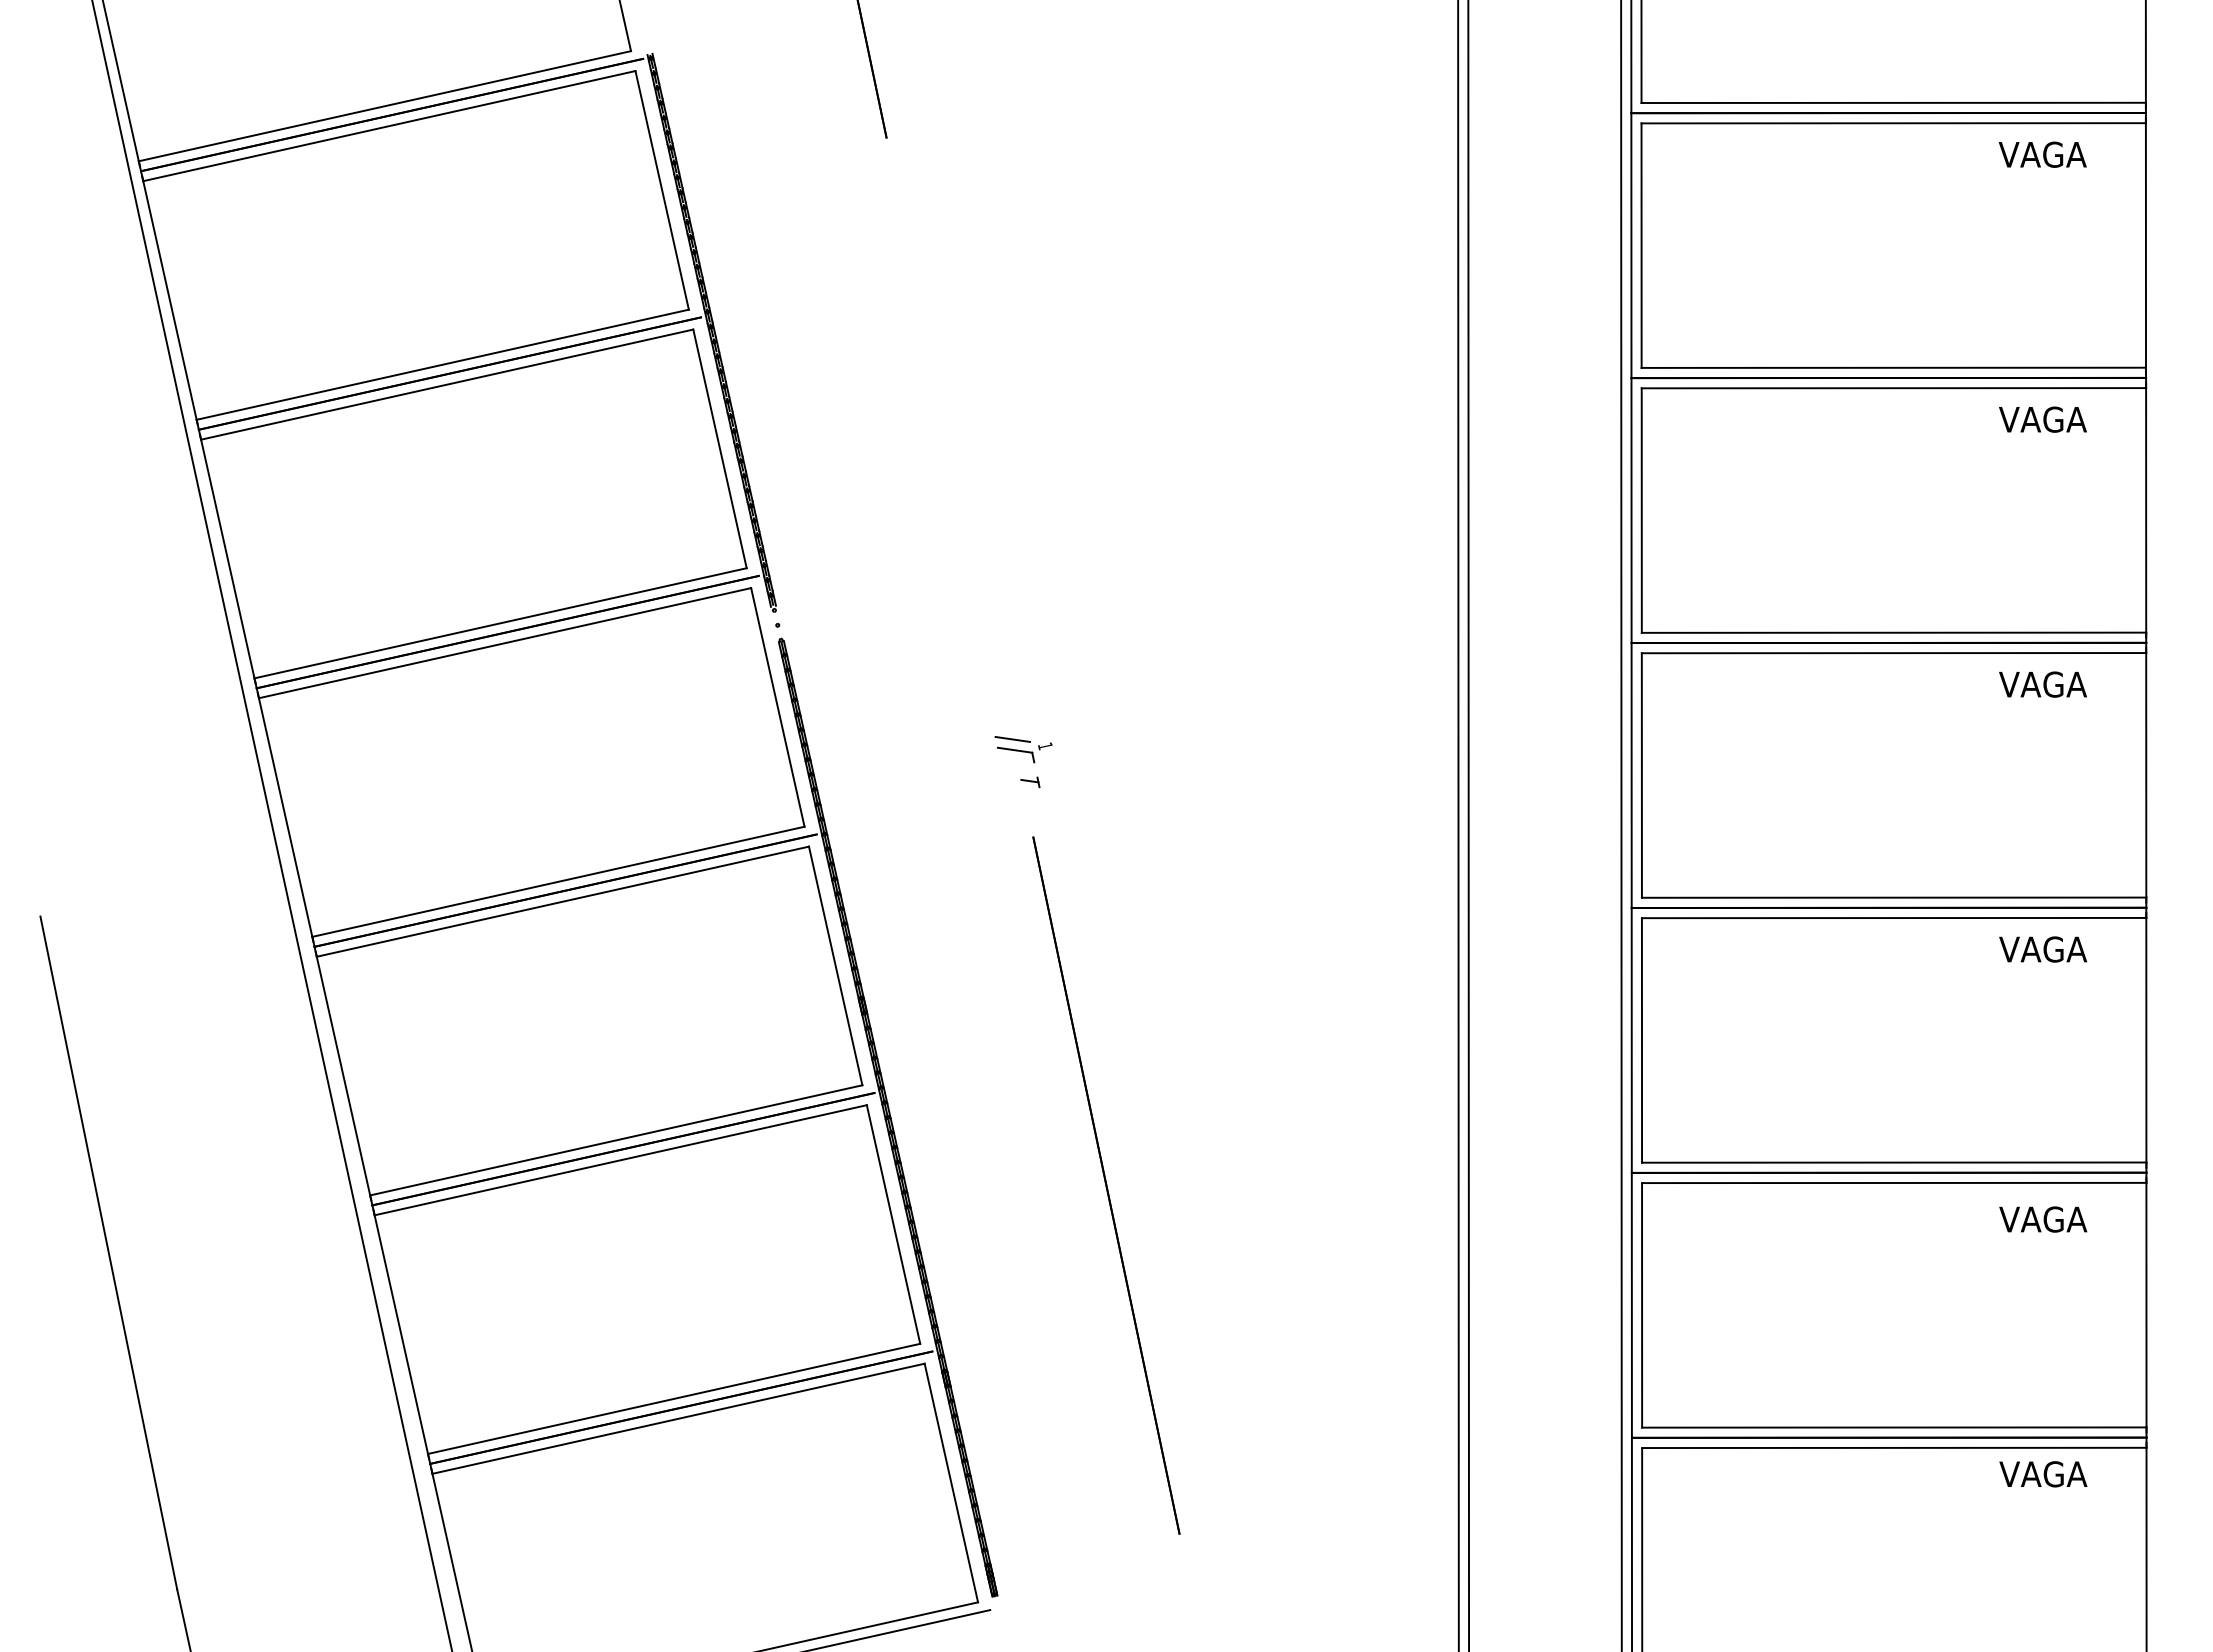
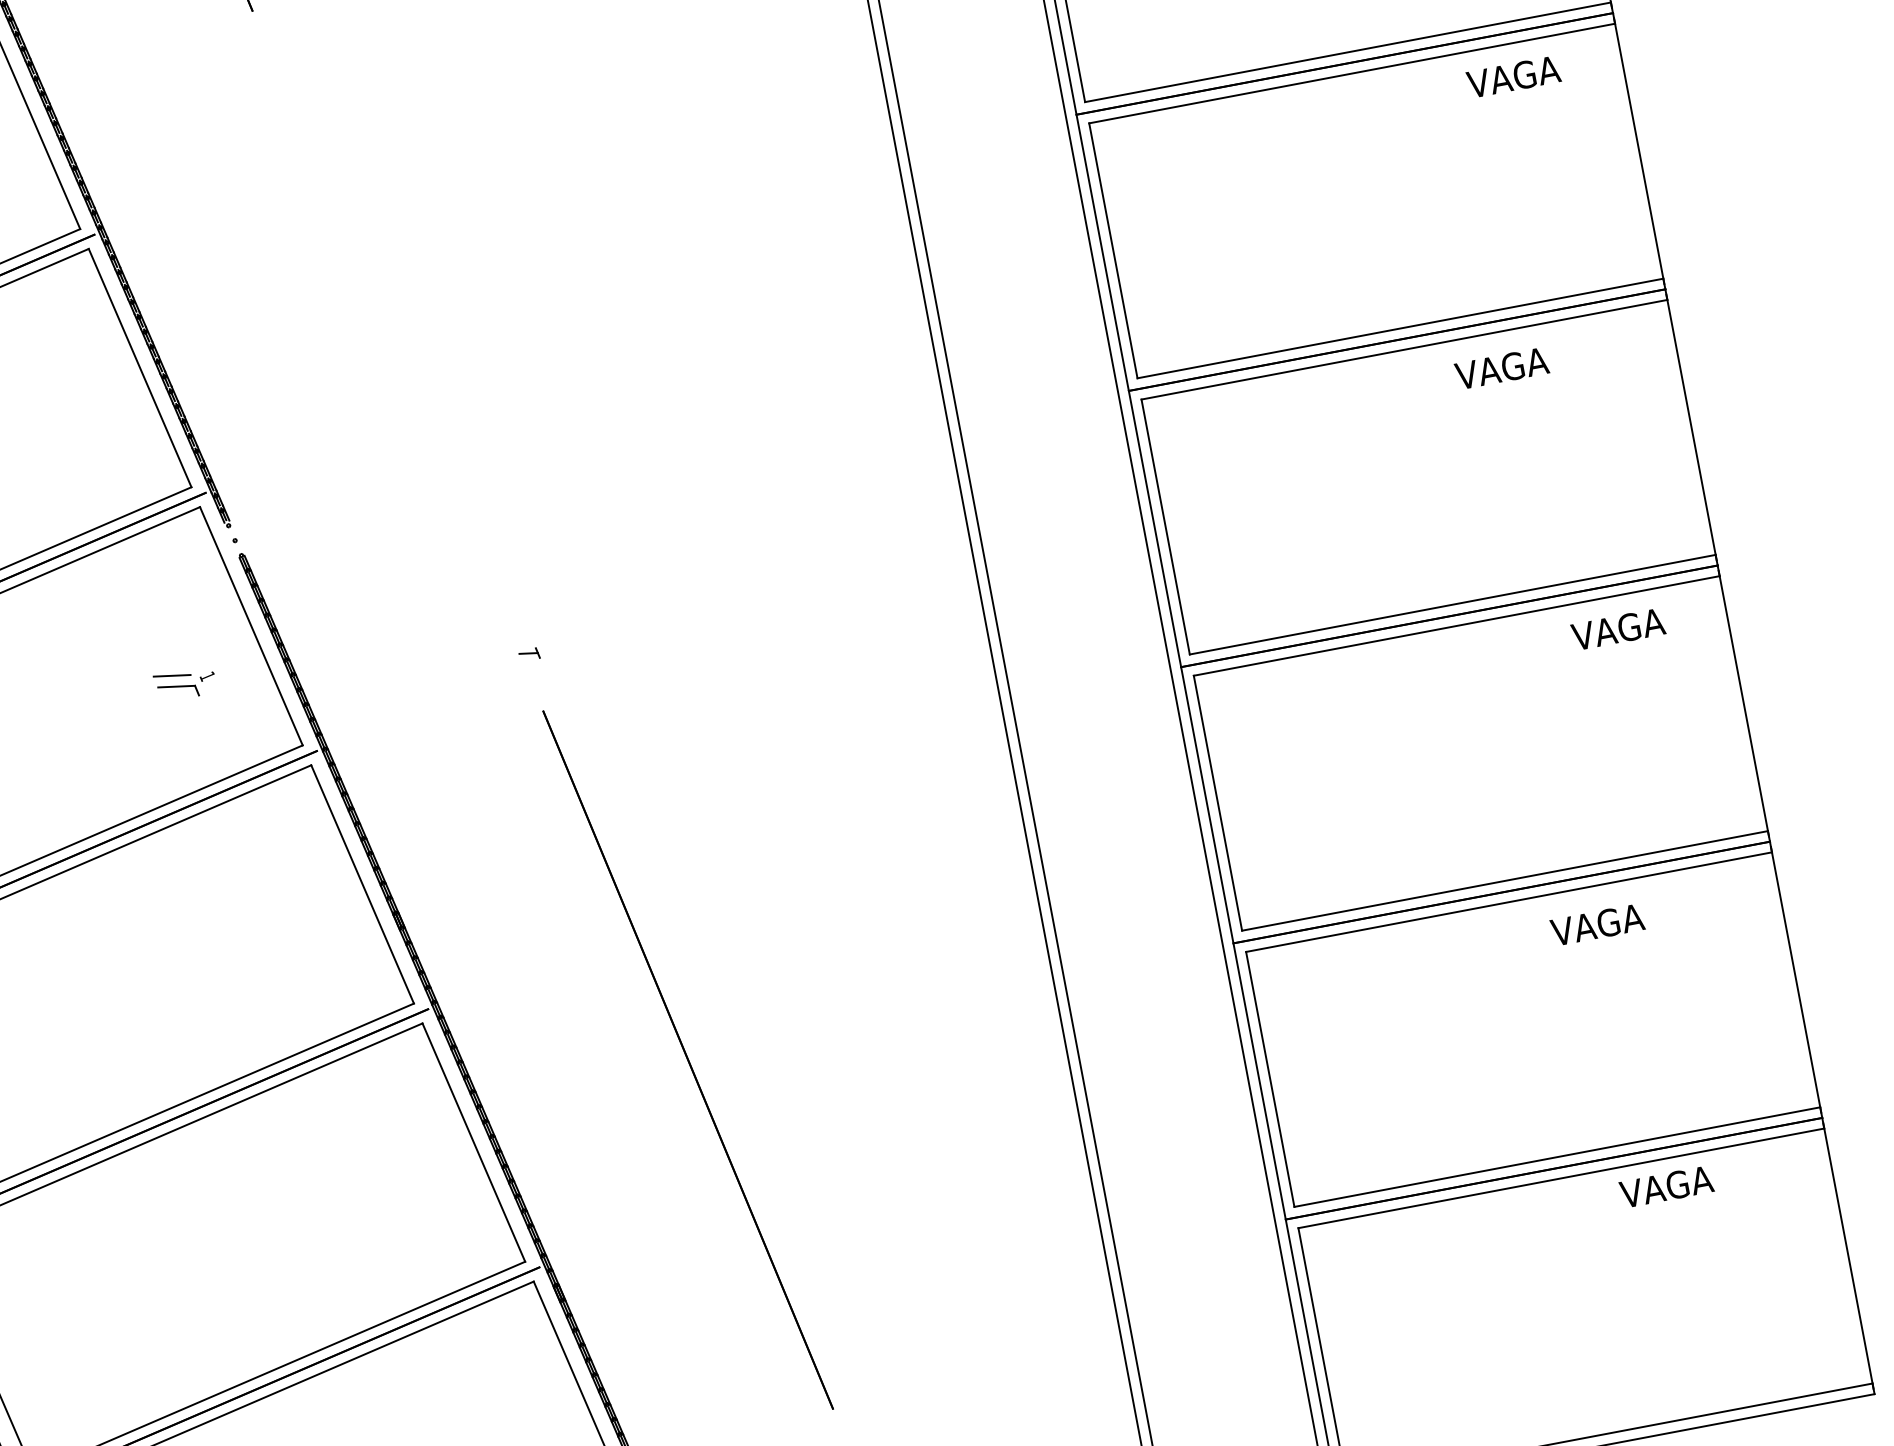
text: (2042, 684) -> (1501, 368), moved
part: (1023, 749) -> (185, 684), moved
text: (2043, 1219) -> (1597, 924), moved
text: (2043, 1474) -> (1666, 1187), moved

